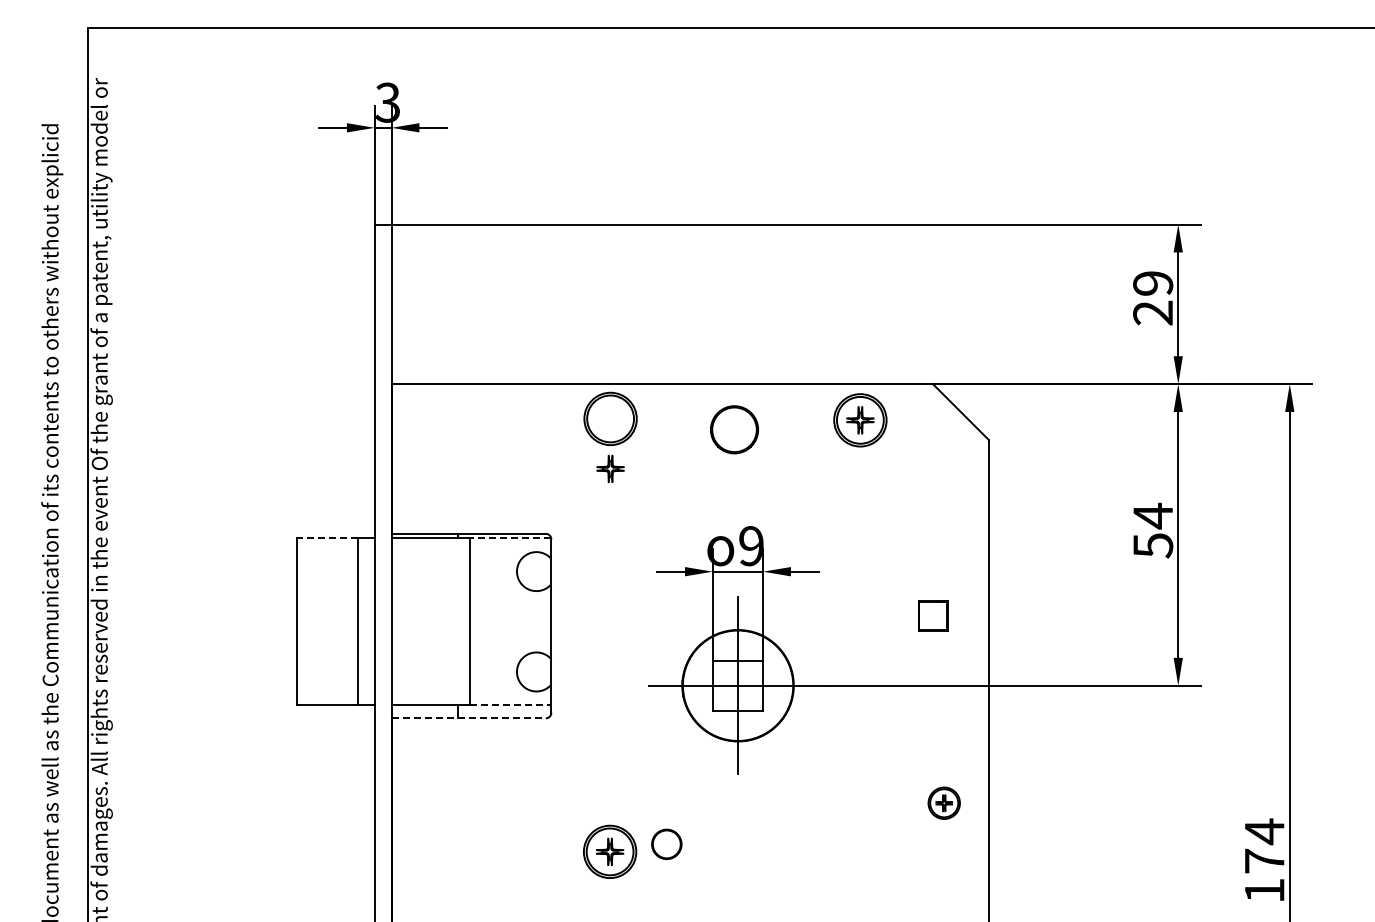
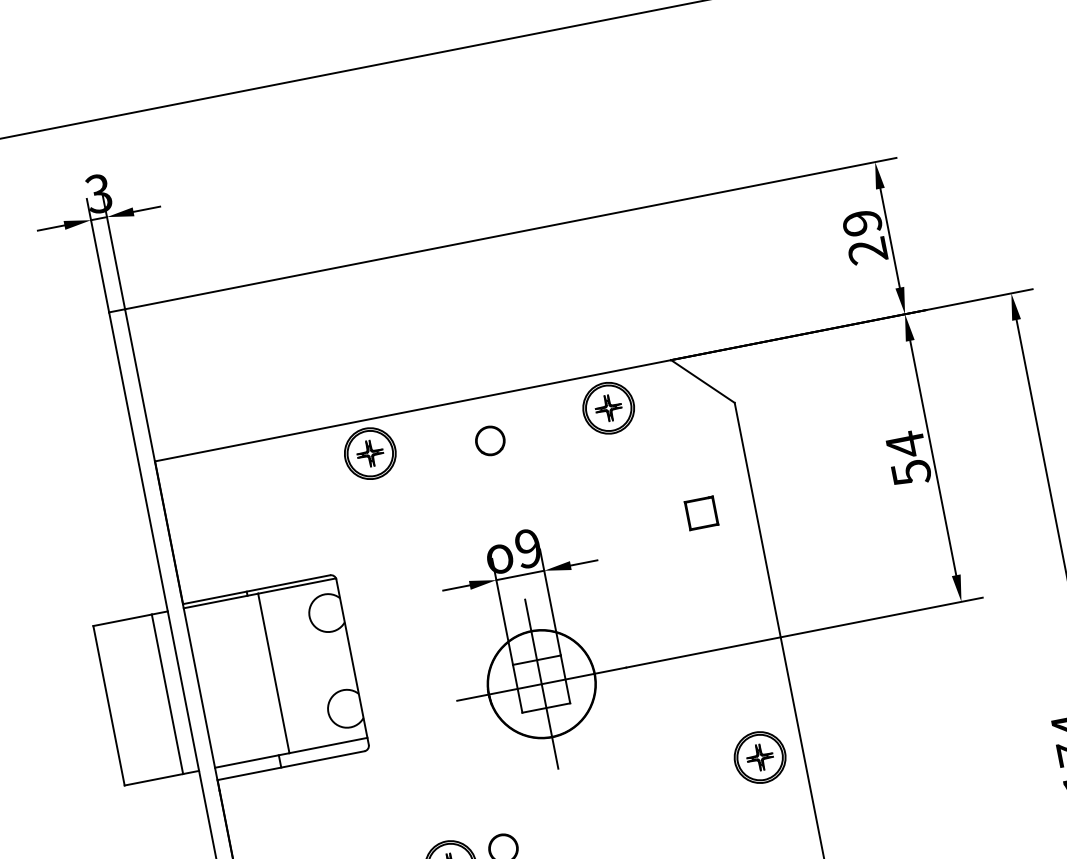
circle: (733, 429) -> (489, 440), size x0.62
part: (610, 468) -> (370, 453), moved
line: (327, 538) -> (122, 620), dashed -> solid
line: (510, 538) -> (297, 586), dashed -> solid
part: (933, 615) -> (701, 512), moved
line: (510, 705) -> (328, 745), dashed -> solid
line: (469, 718) -> (291, 765), dashed -> solid
part: (944, 803) -> (760, 757), size x1.67

